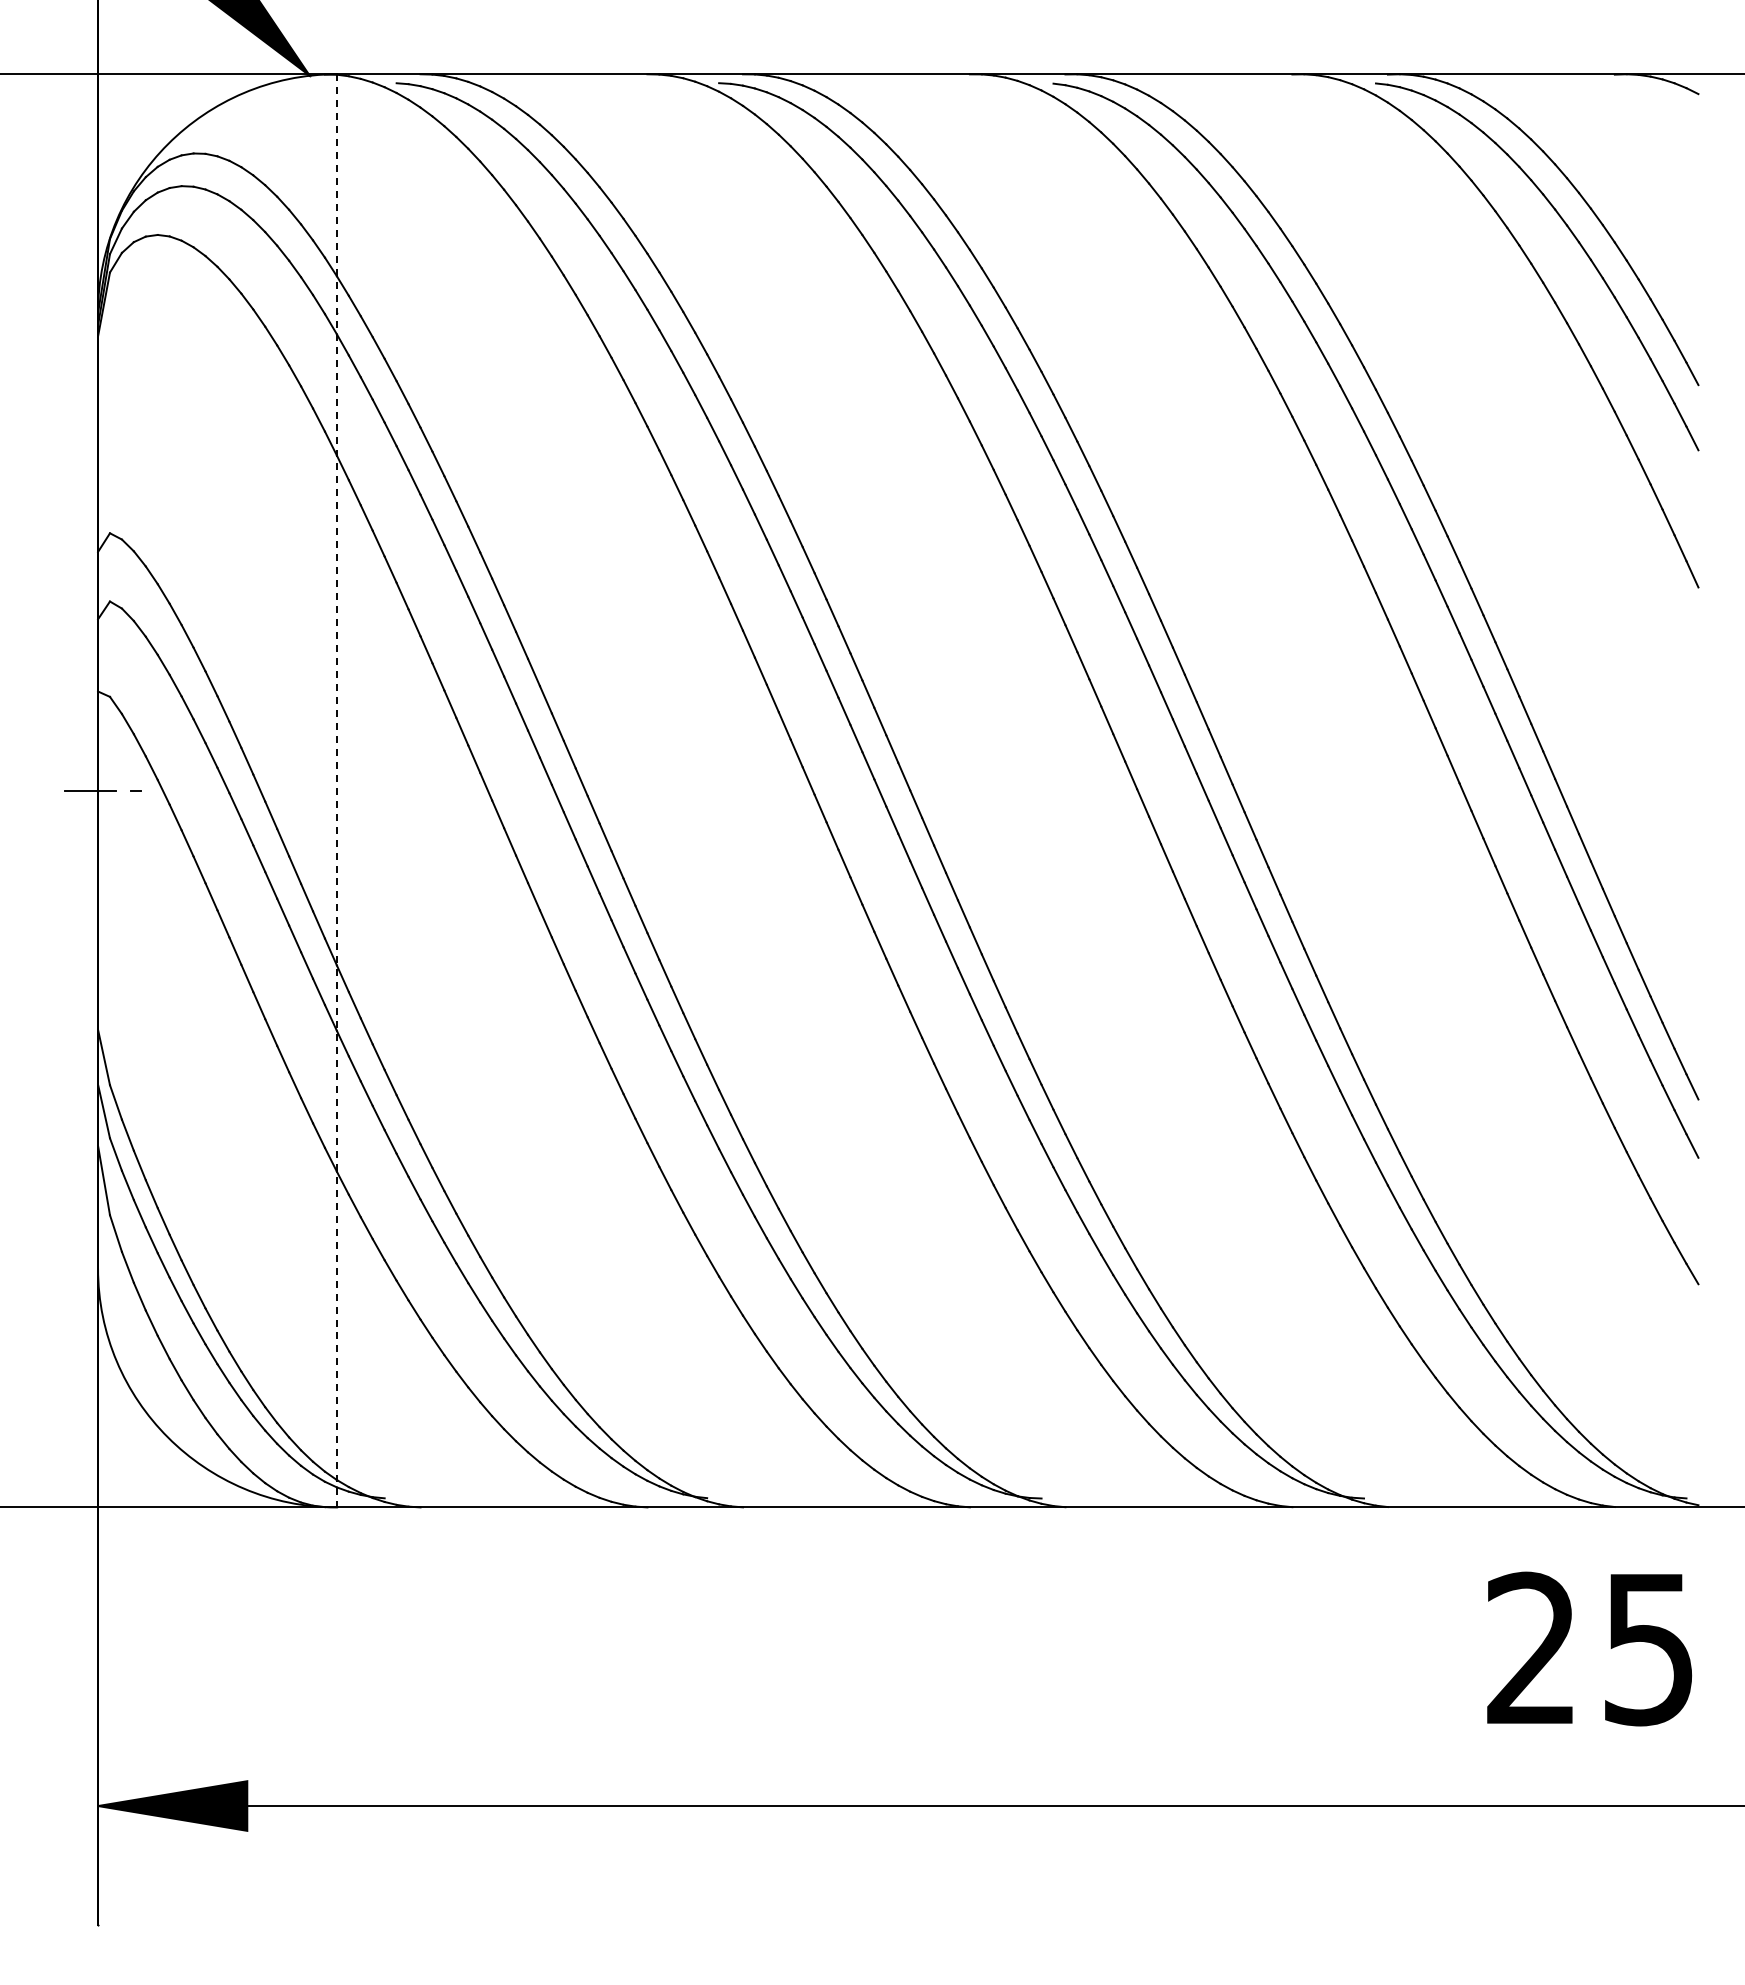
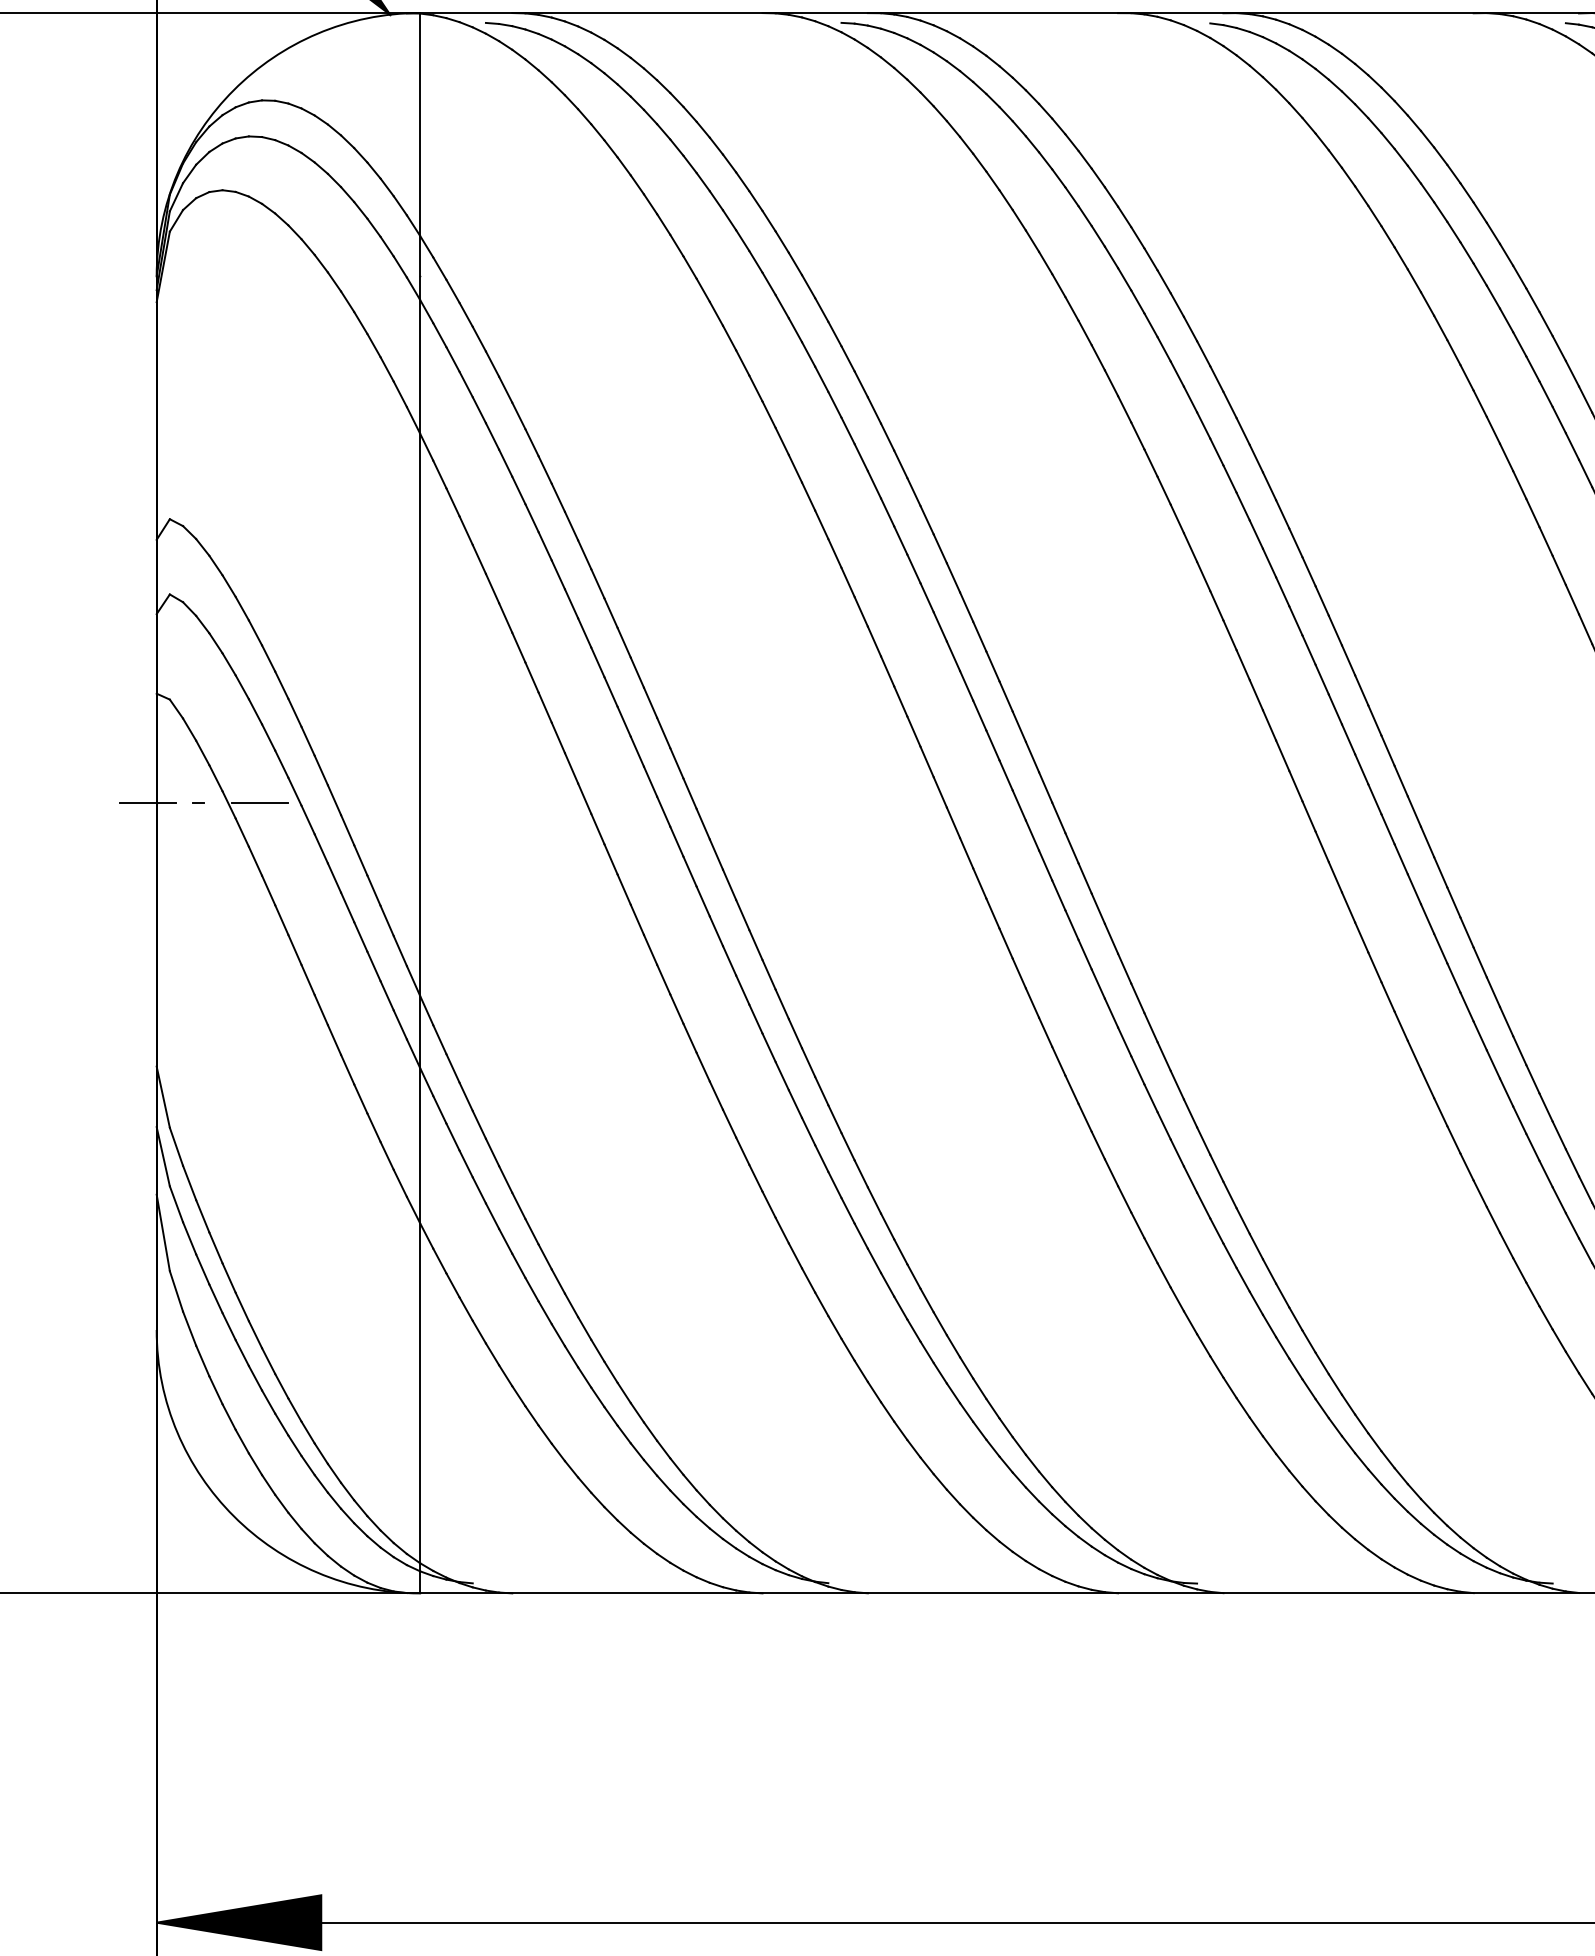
line: (191, 790) -> (259, 802), added
line: (336, 790) -> (419, 802), dashed -> solid

